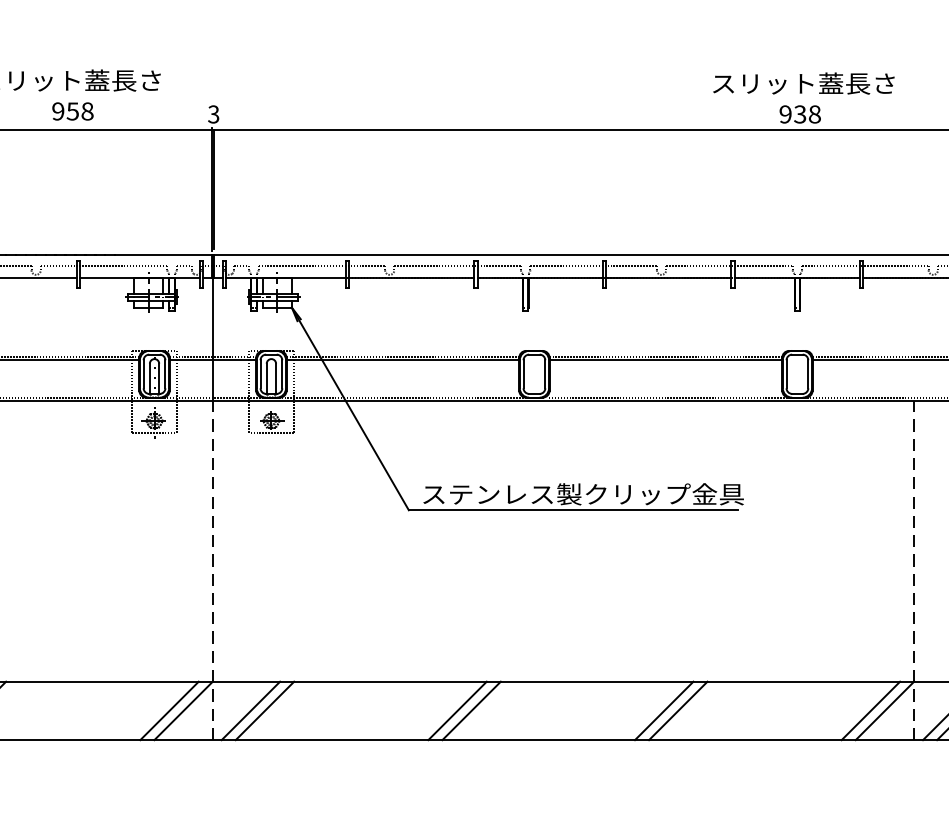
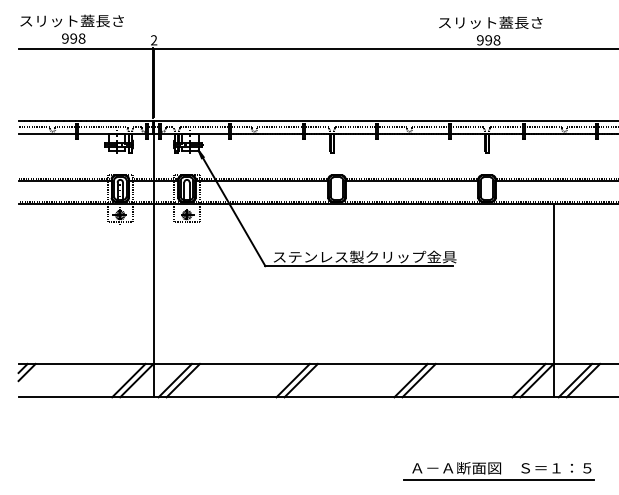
text: (72, 111) -> (73, 38), 958 -> 998
text: (214, 114) -> (154, 40), 3 -> 2
text: (799, 114) -> (488, 40), 938 -> 998
line: (212, 570) -> (153, 300), dashed -> solid
line: (913, 570) -> (553, 300), dashed -> solid

